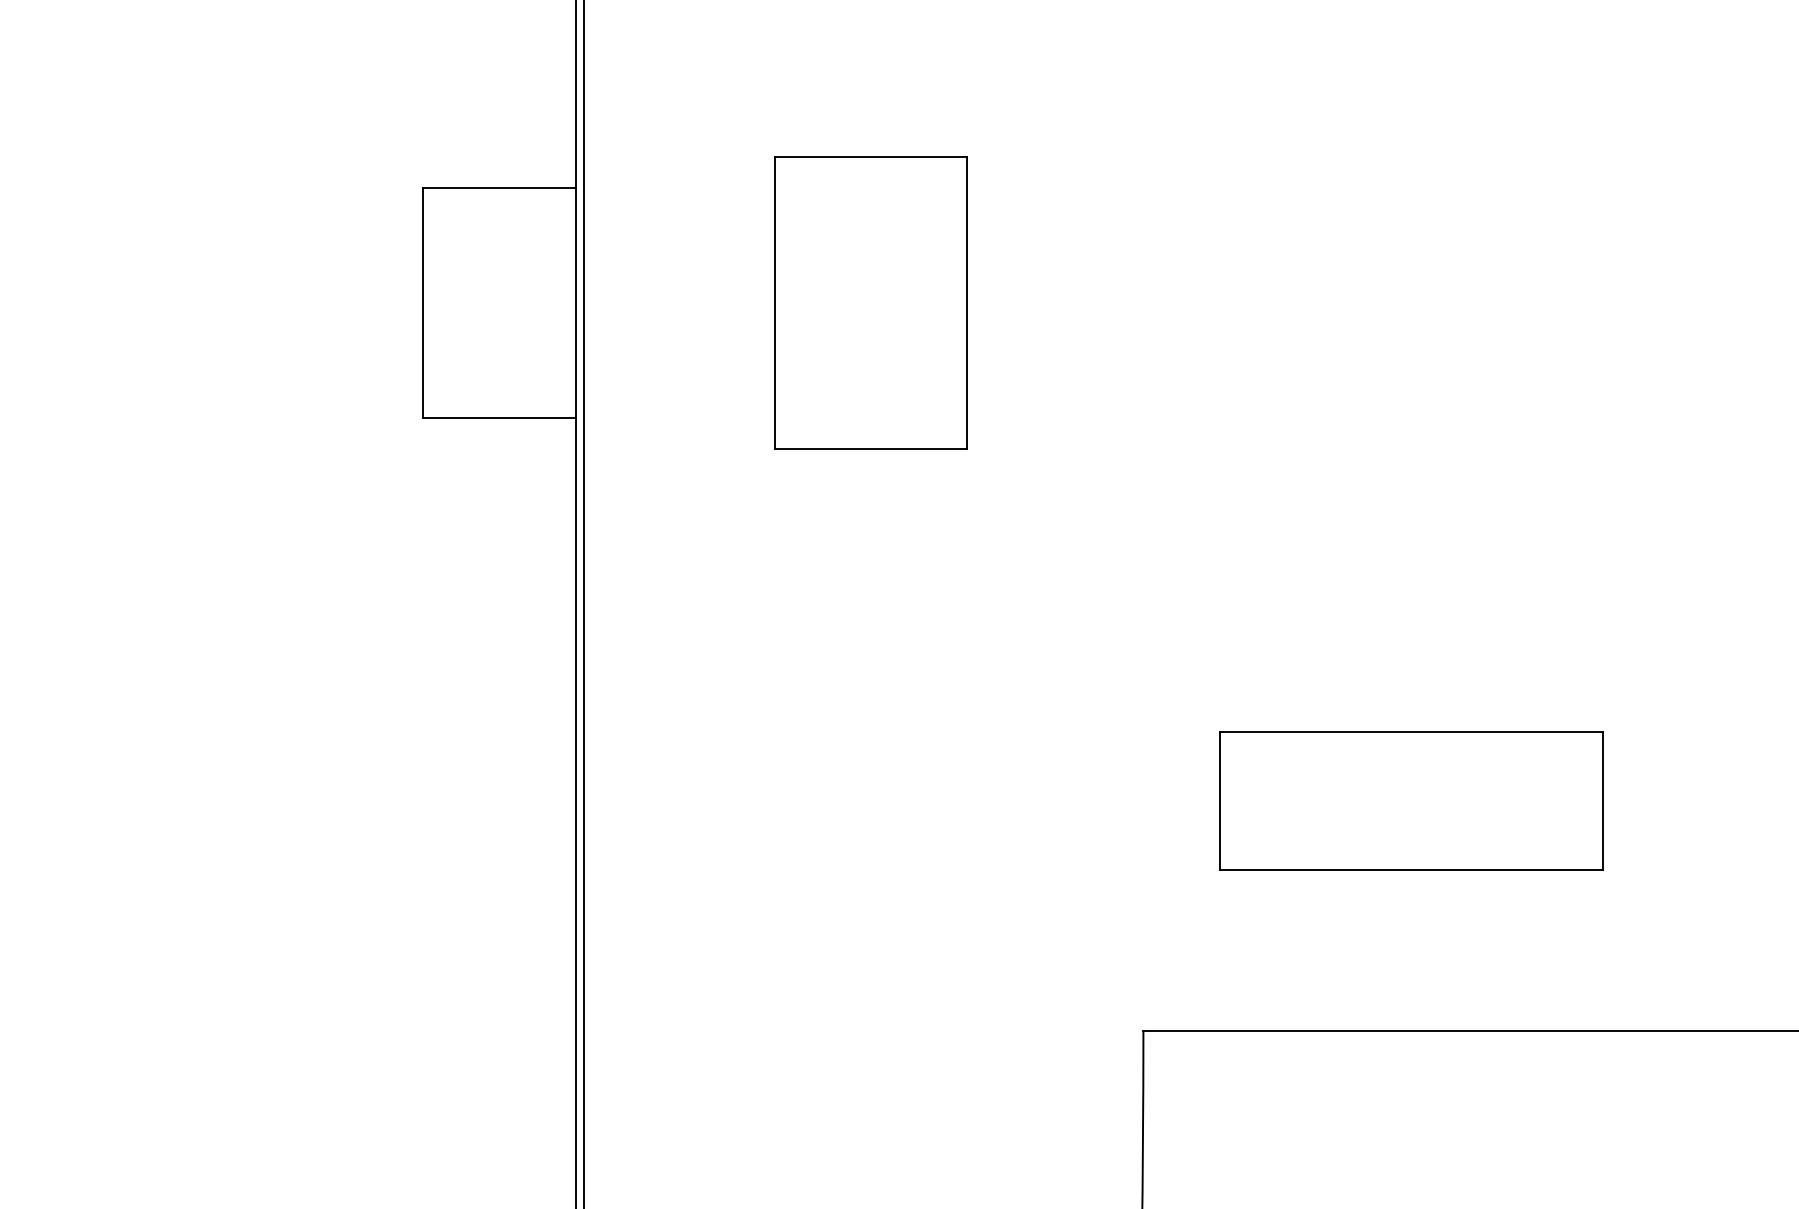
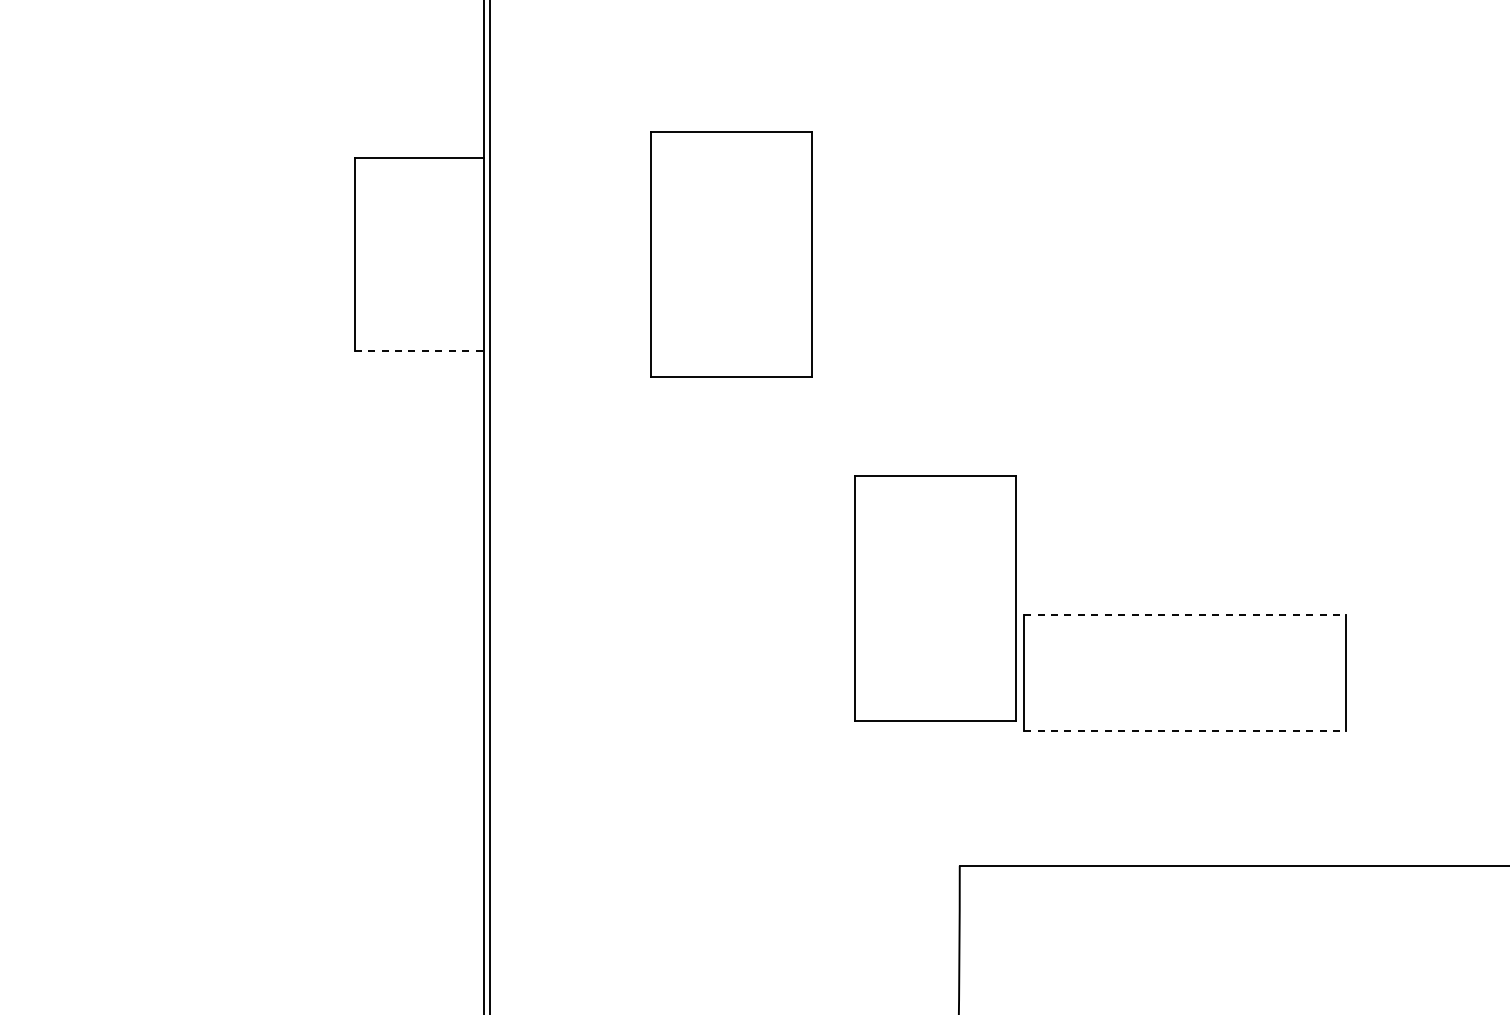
line: (499, 417) -> (419, 350), solid -> dashed
part: (1114, 712) -> (935, 598), added
line: (1412, 731) -> (1185, 614), solid -> dashed
line: (1412, 870) -> (1185, 730), solid -> dashed

